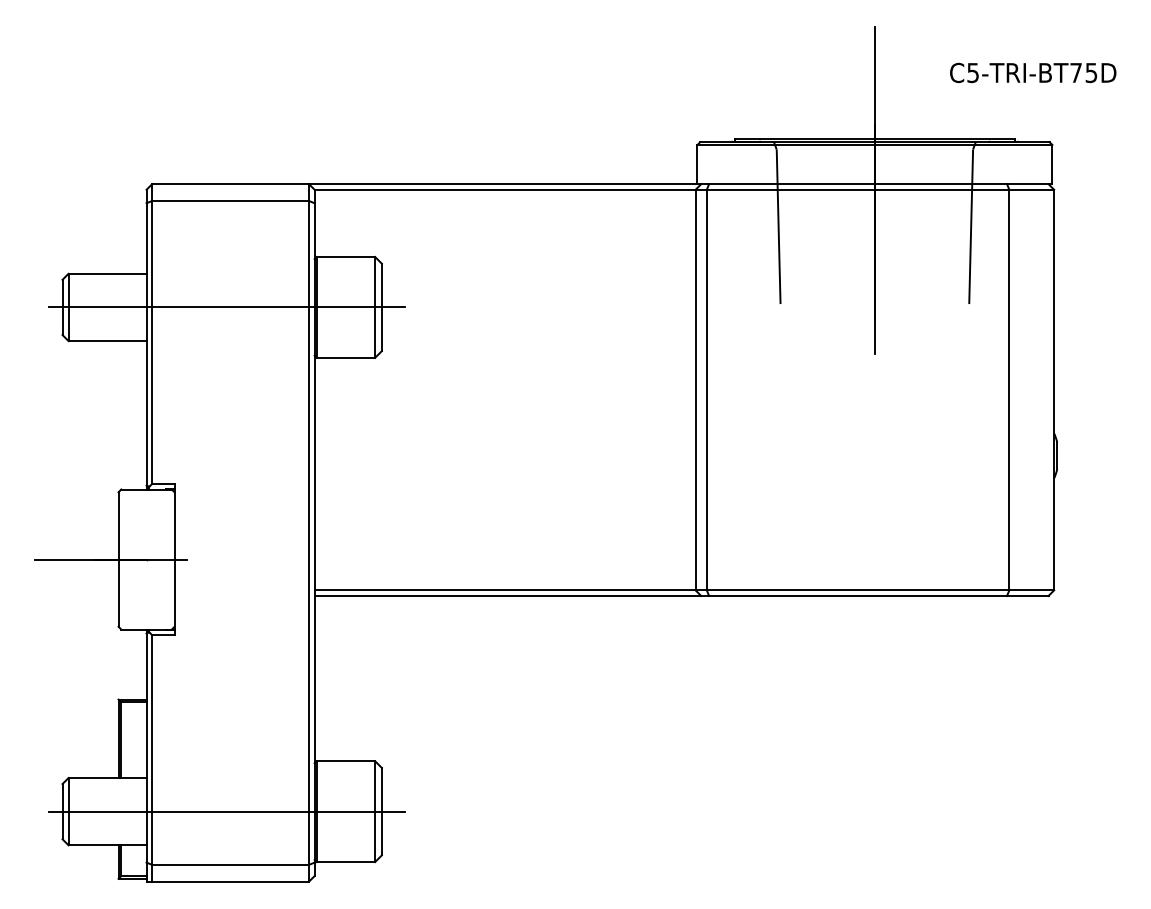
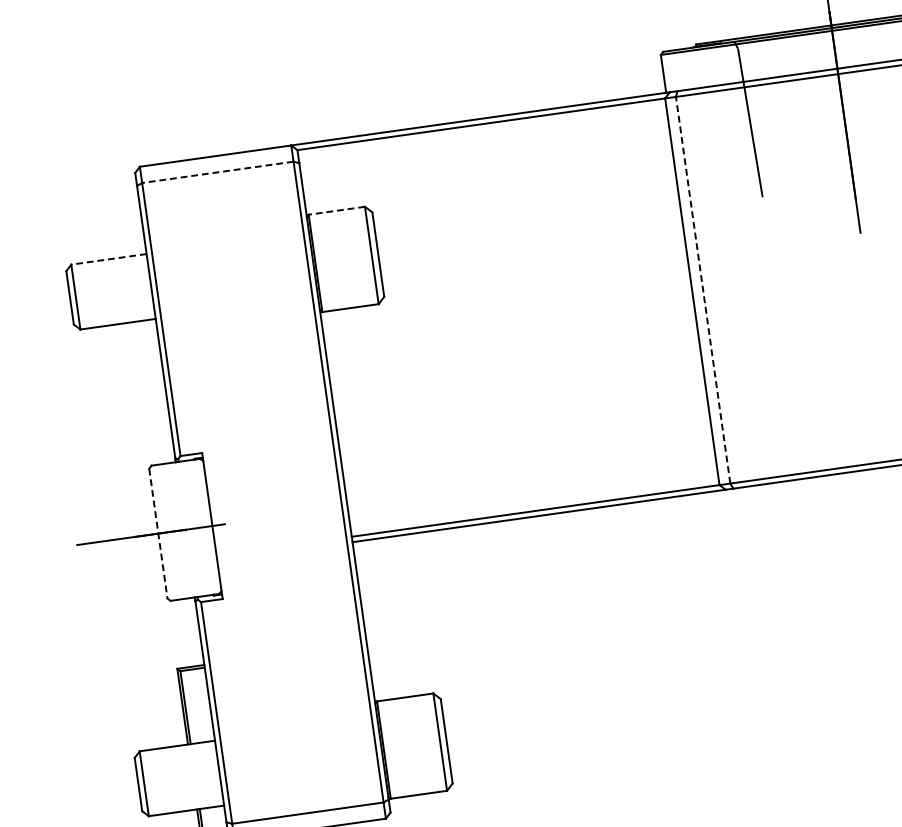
line: (230, 200) -> (217, 171), solid -> dashed
line: (345, 257) -> (336, 211), solid -> dashed
line: (107, 273) -> (108, 259), solid -> dashed
line: (226, 307) -> (228, 275), removed
line: (706, 389) -> (702, 289), solid -> dashed
line: (118, 560) -> (158, 534), solid -> dashed
line: (226, 811) -> (296, 762), removed

